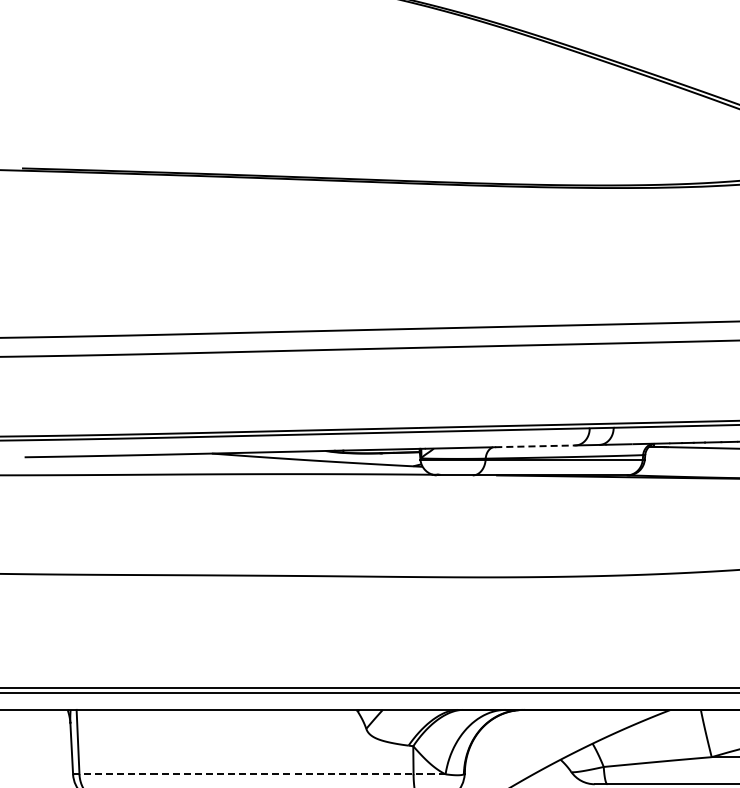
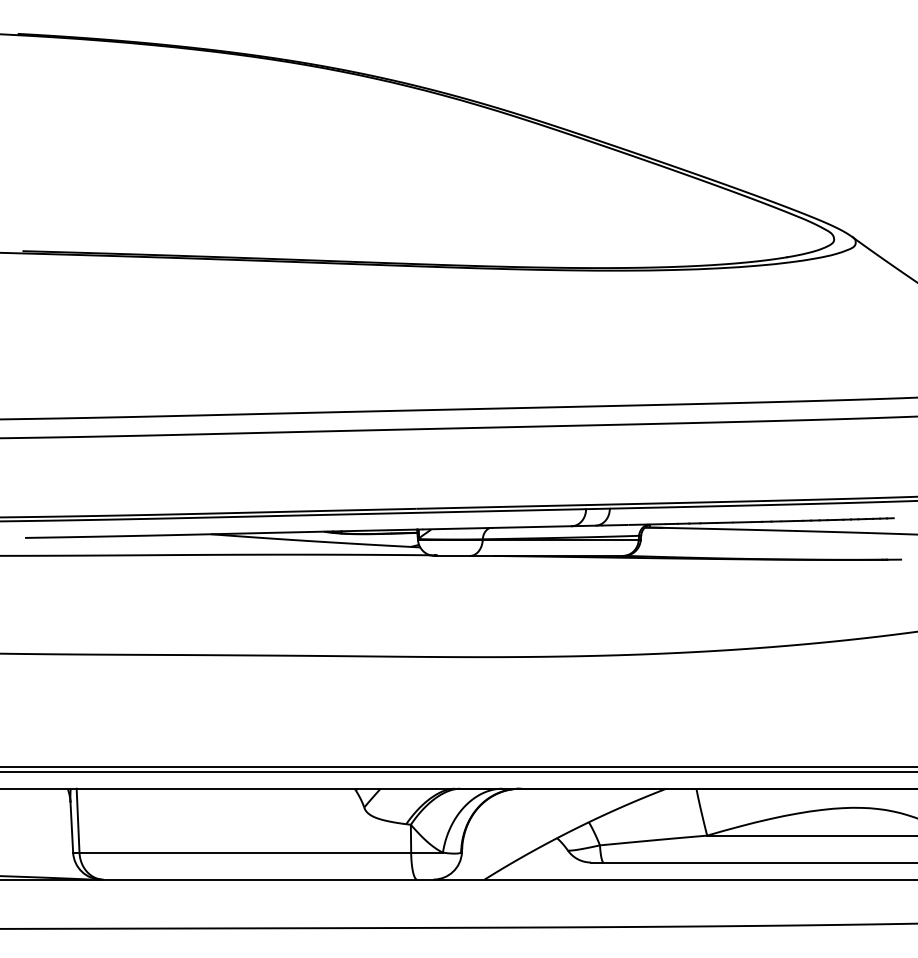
line: (534, 446) -> (531, 527), dashed -> solid
line: (259, 774) -> (258, 852), dashed -> solid

